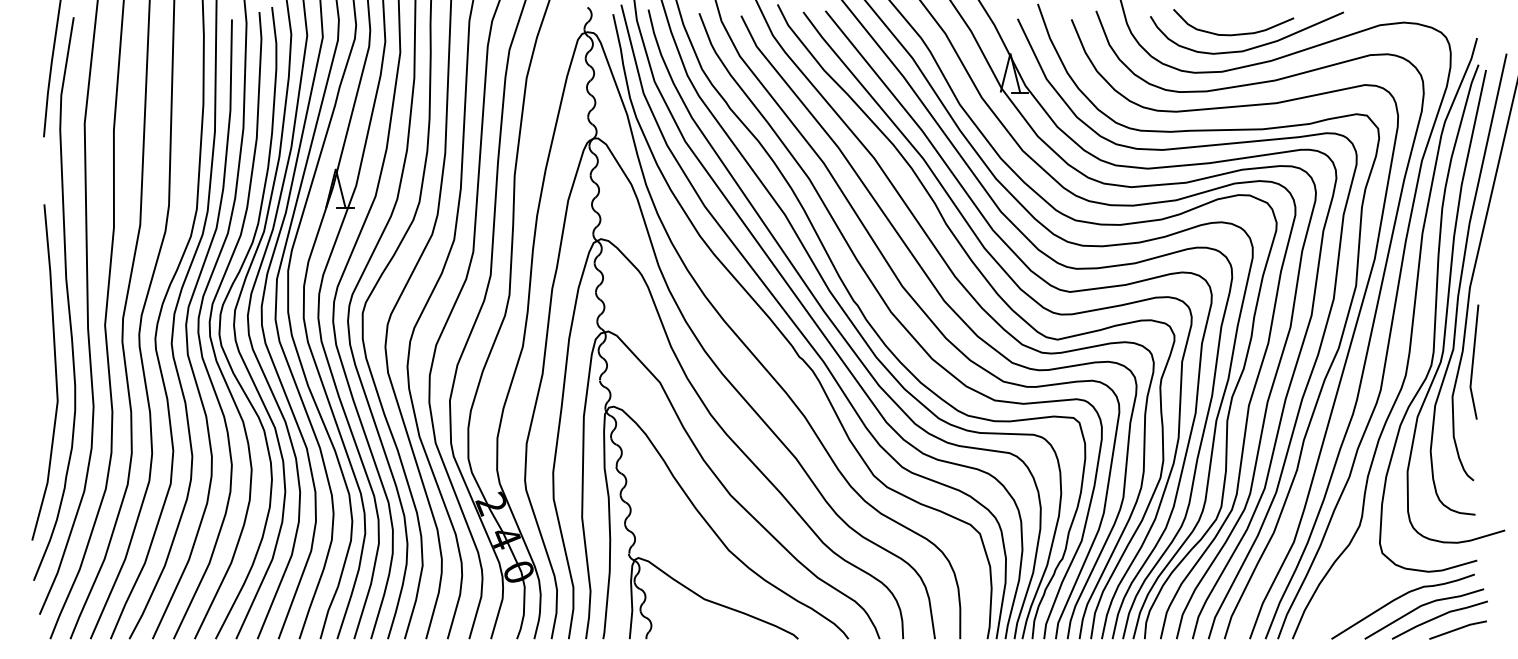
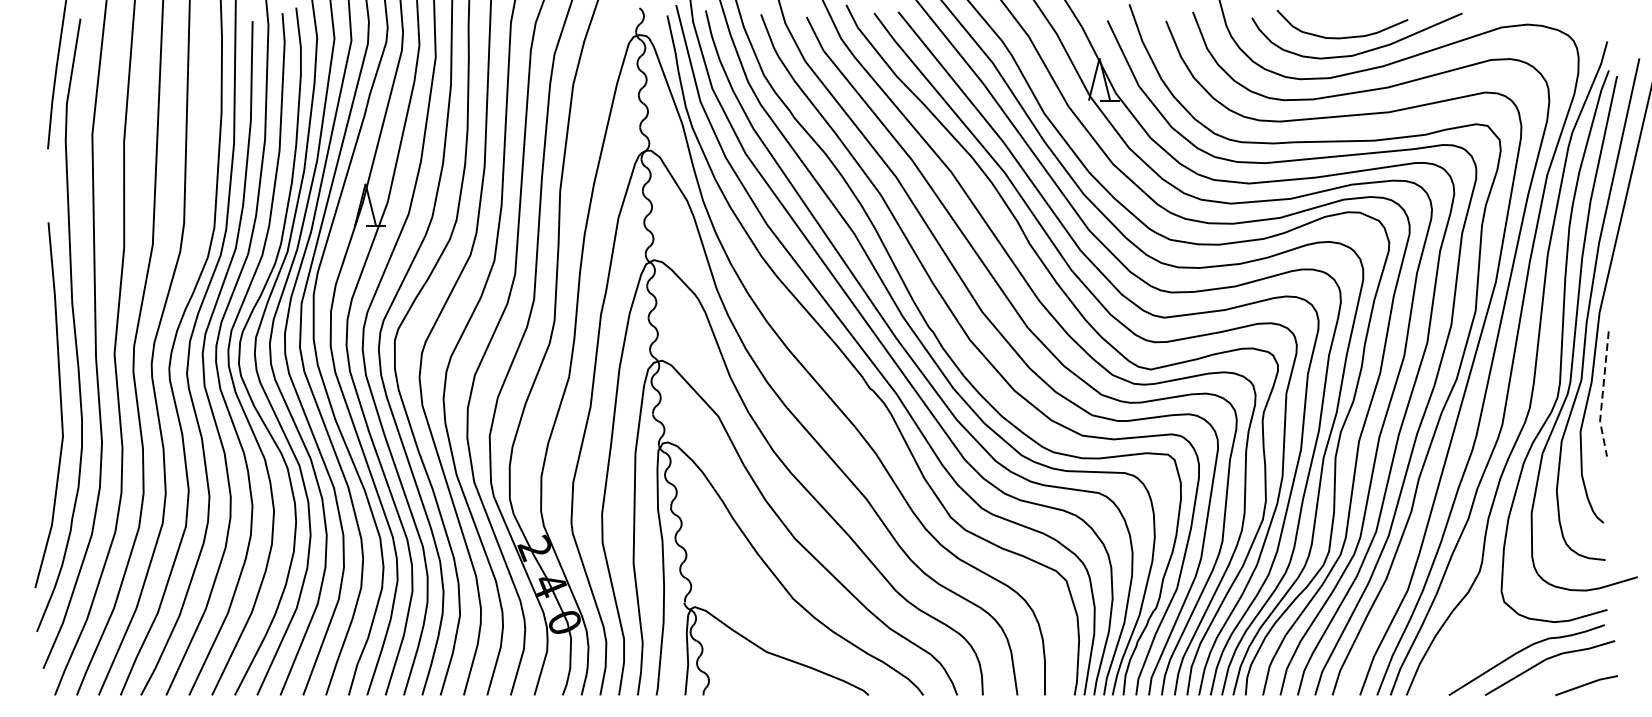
line: (1472, 363) -> (1602, 395), solid -> dashed
line: (1439, 617) -> (1566, 671), removed

